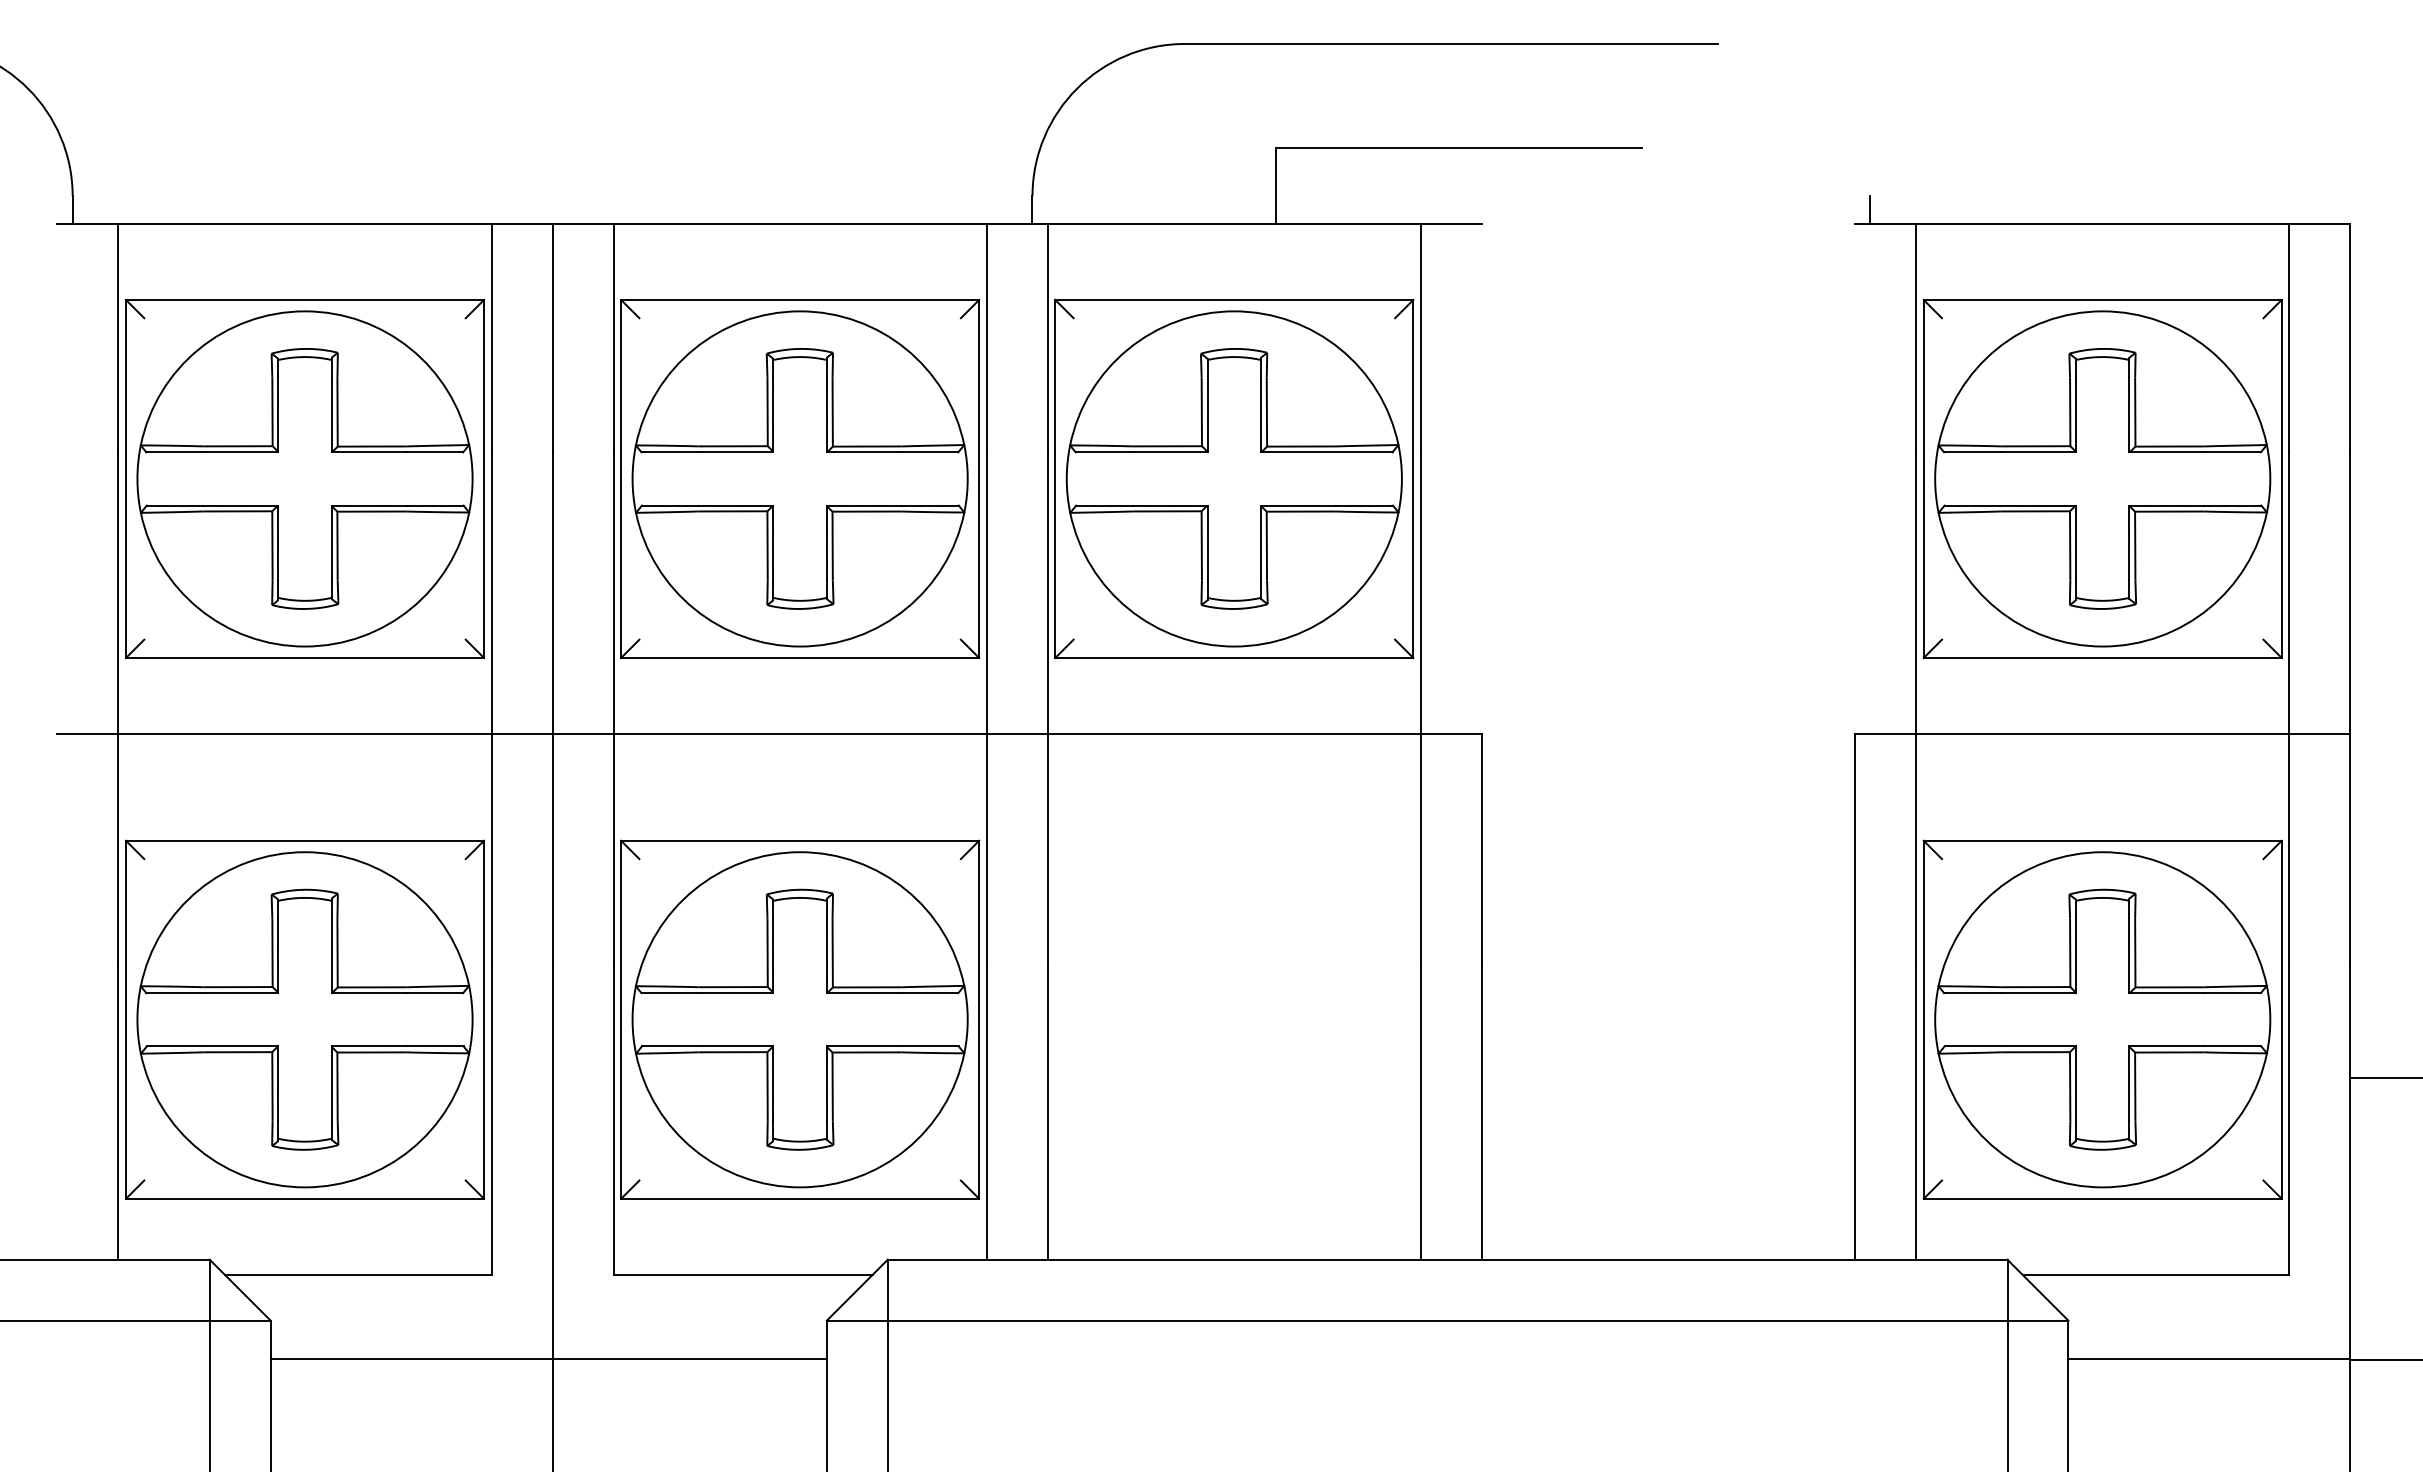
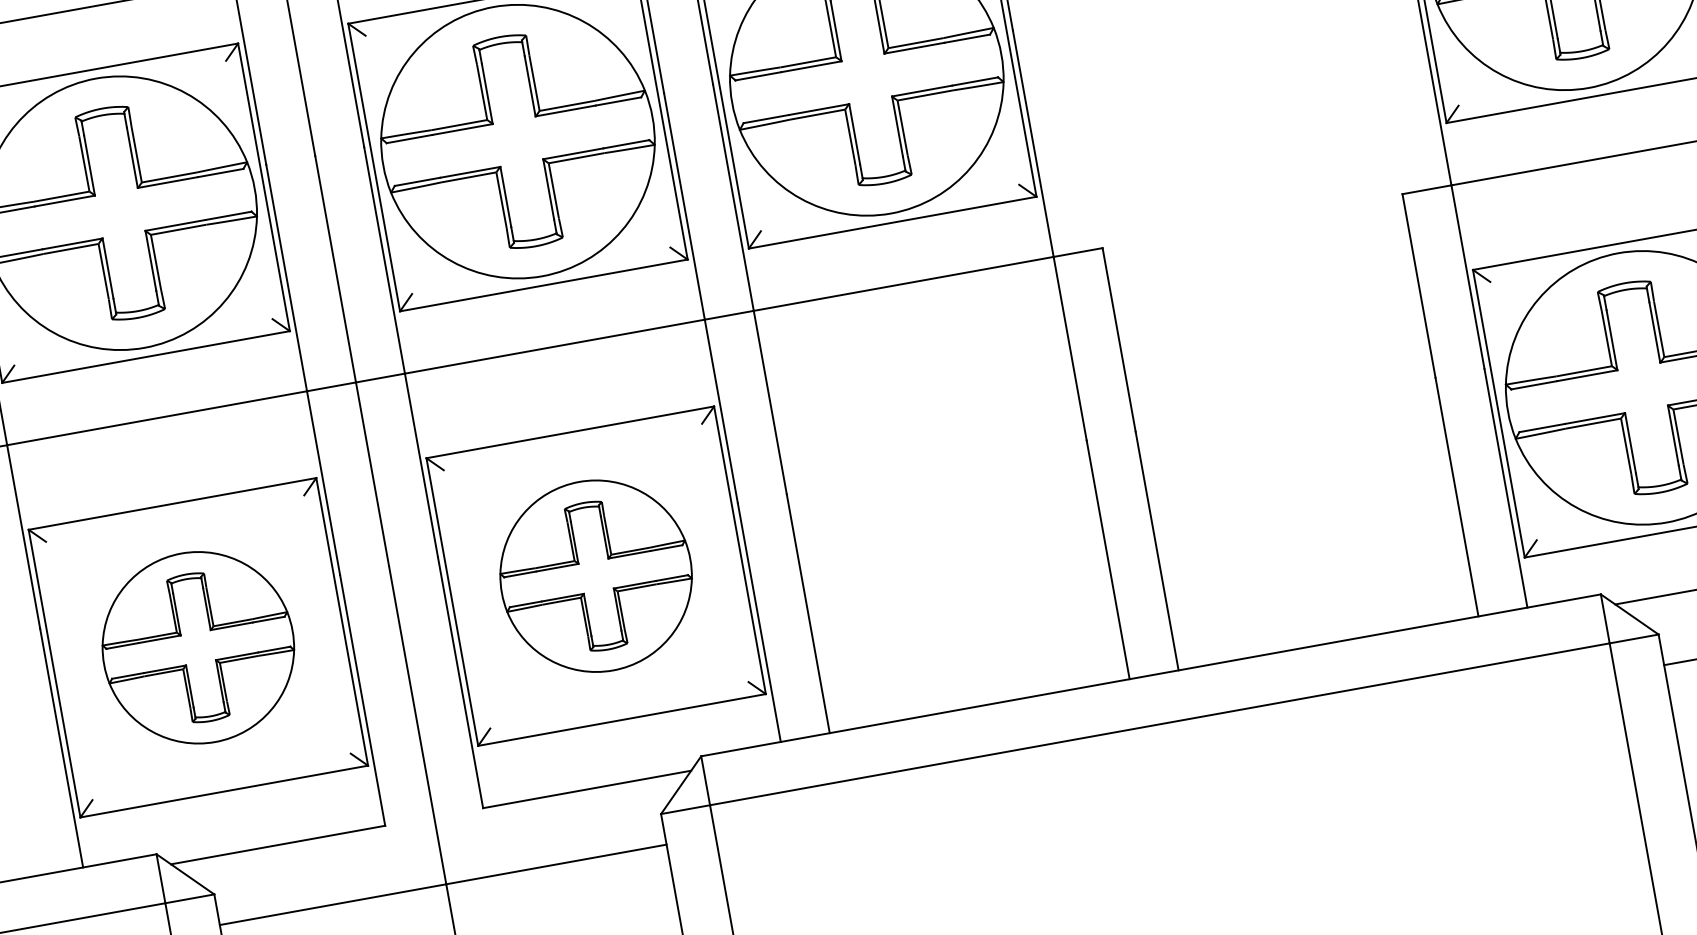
part: (304, 1019) -> (197, 647), size x0.7
part: (799, 1019) -> (595, 576), size x0.7

